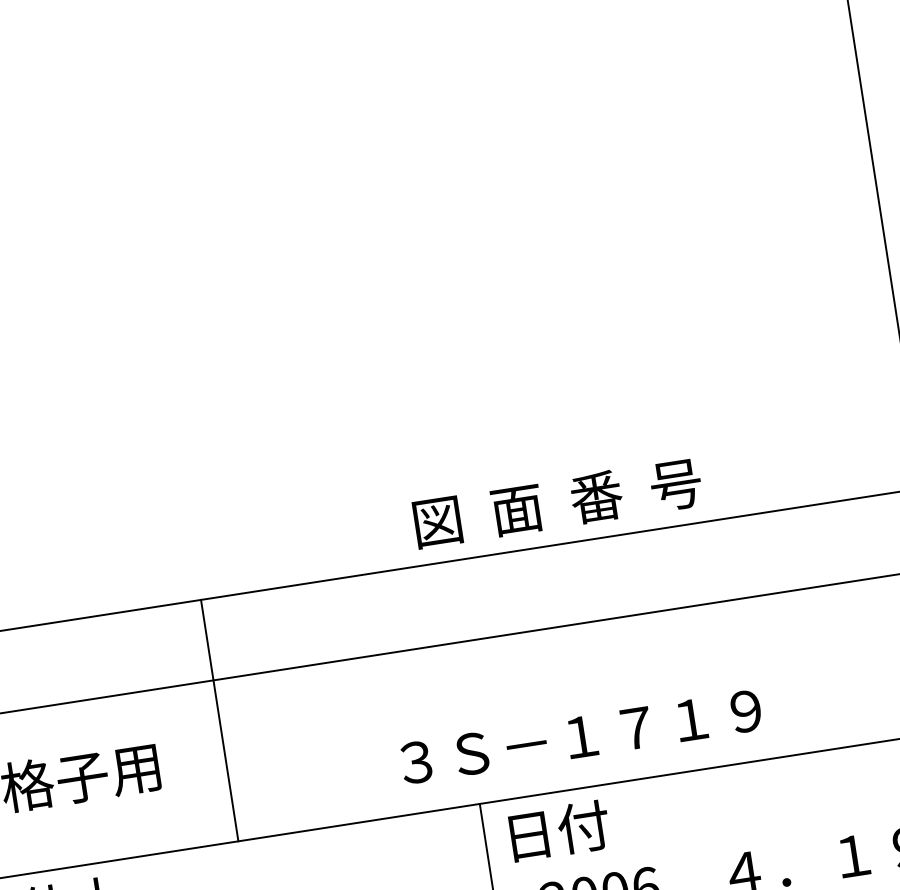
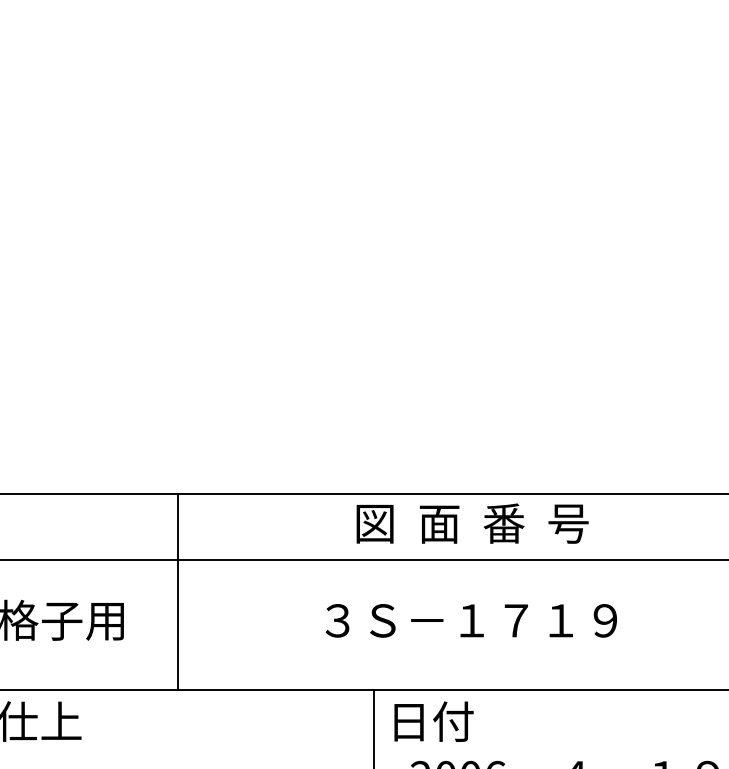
text: (557, 503) -> (472, 523), moved
text: (579, 736) -> (470, 620), moved

